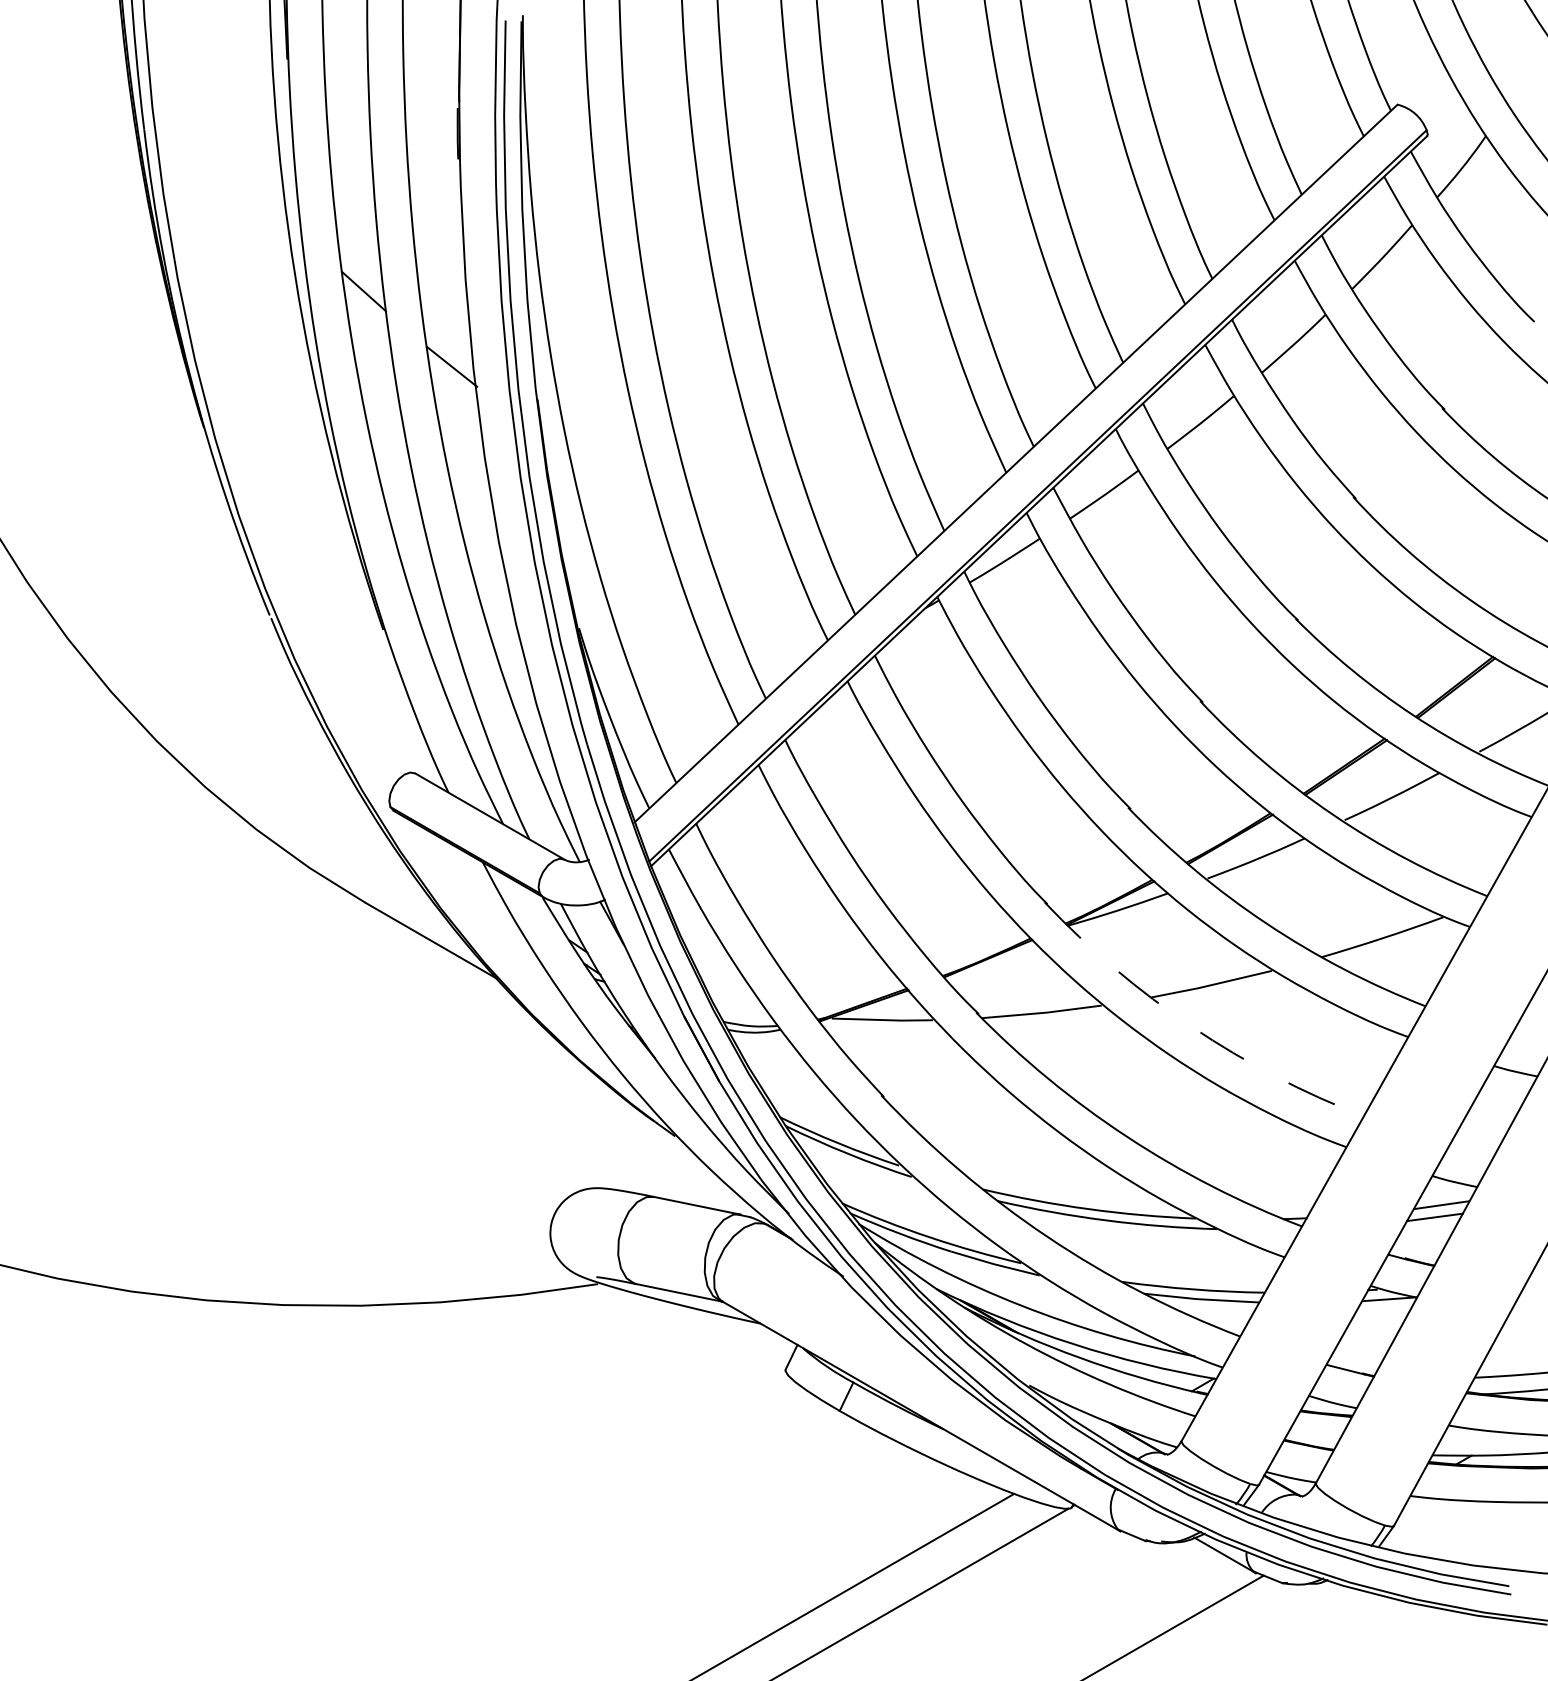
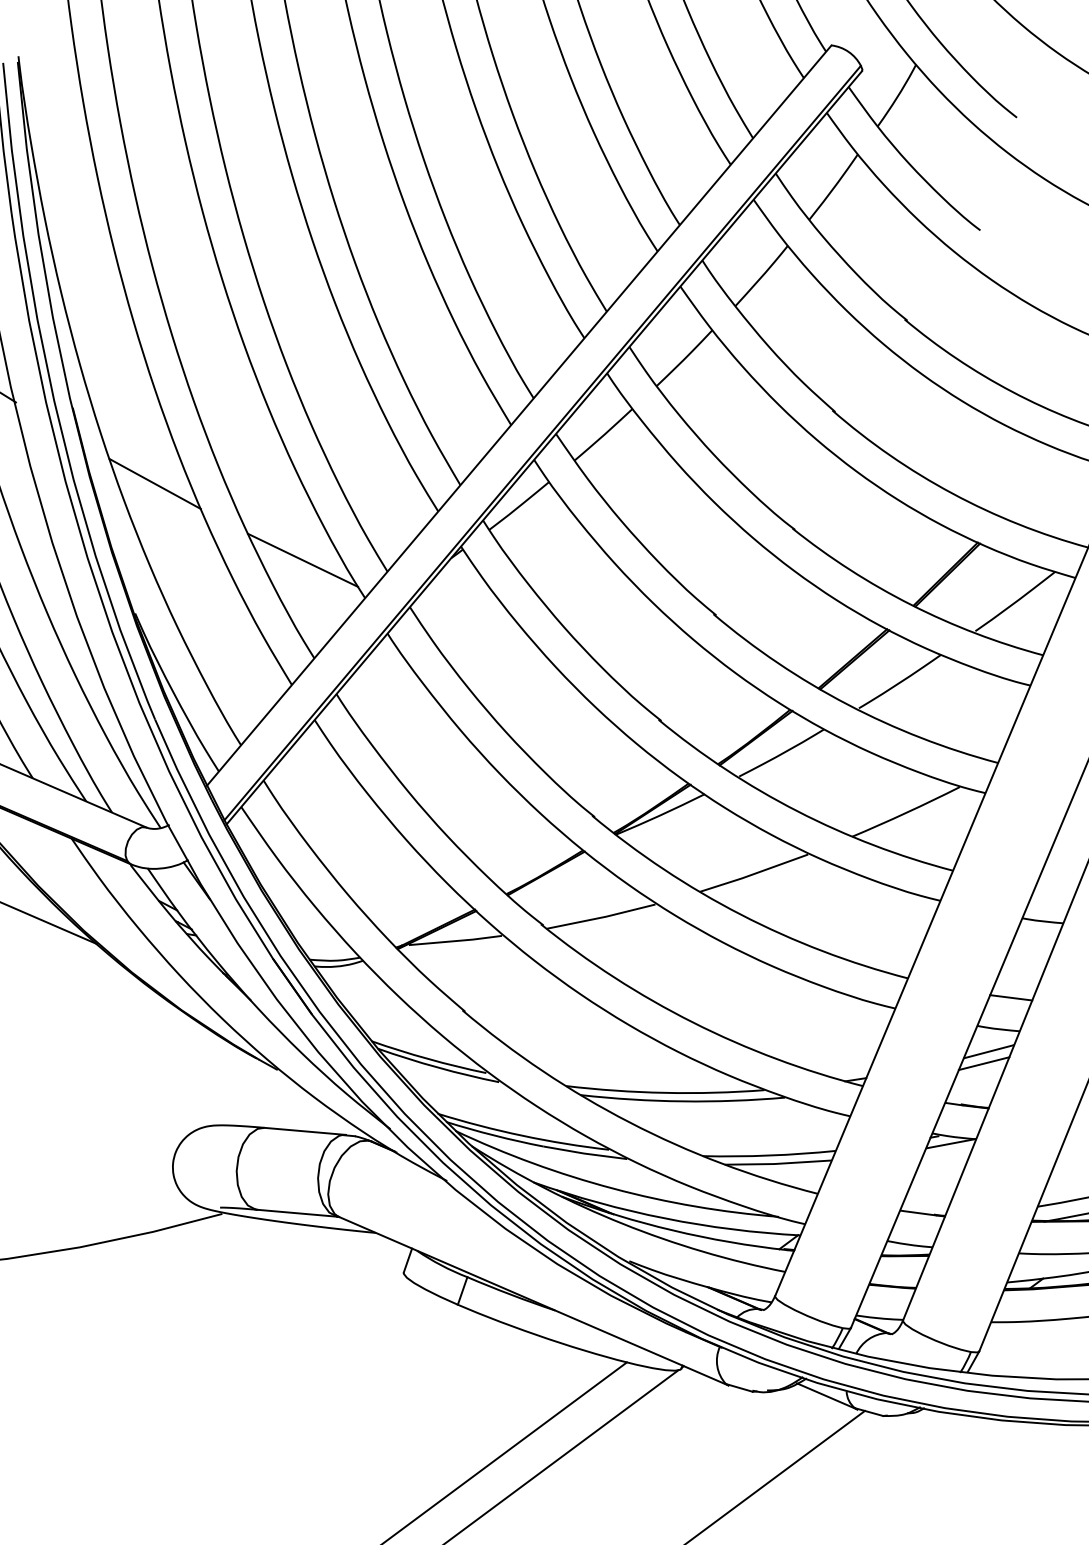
line: (616, 491) -> (155, 483), added
line: (765, 591) -> (302, 559), added
arc: (1192, 1027) -> (741, 914), dashed -> solid
line: (1471, 1149) -> (1010, 997), added

